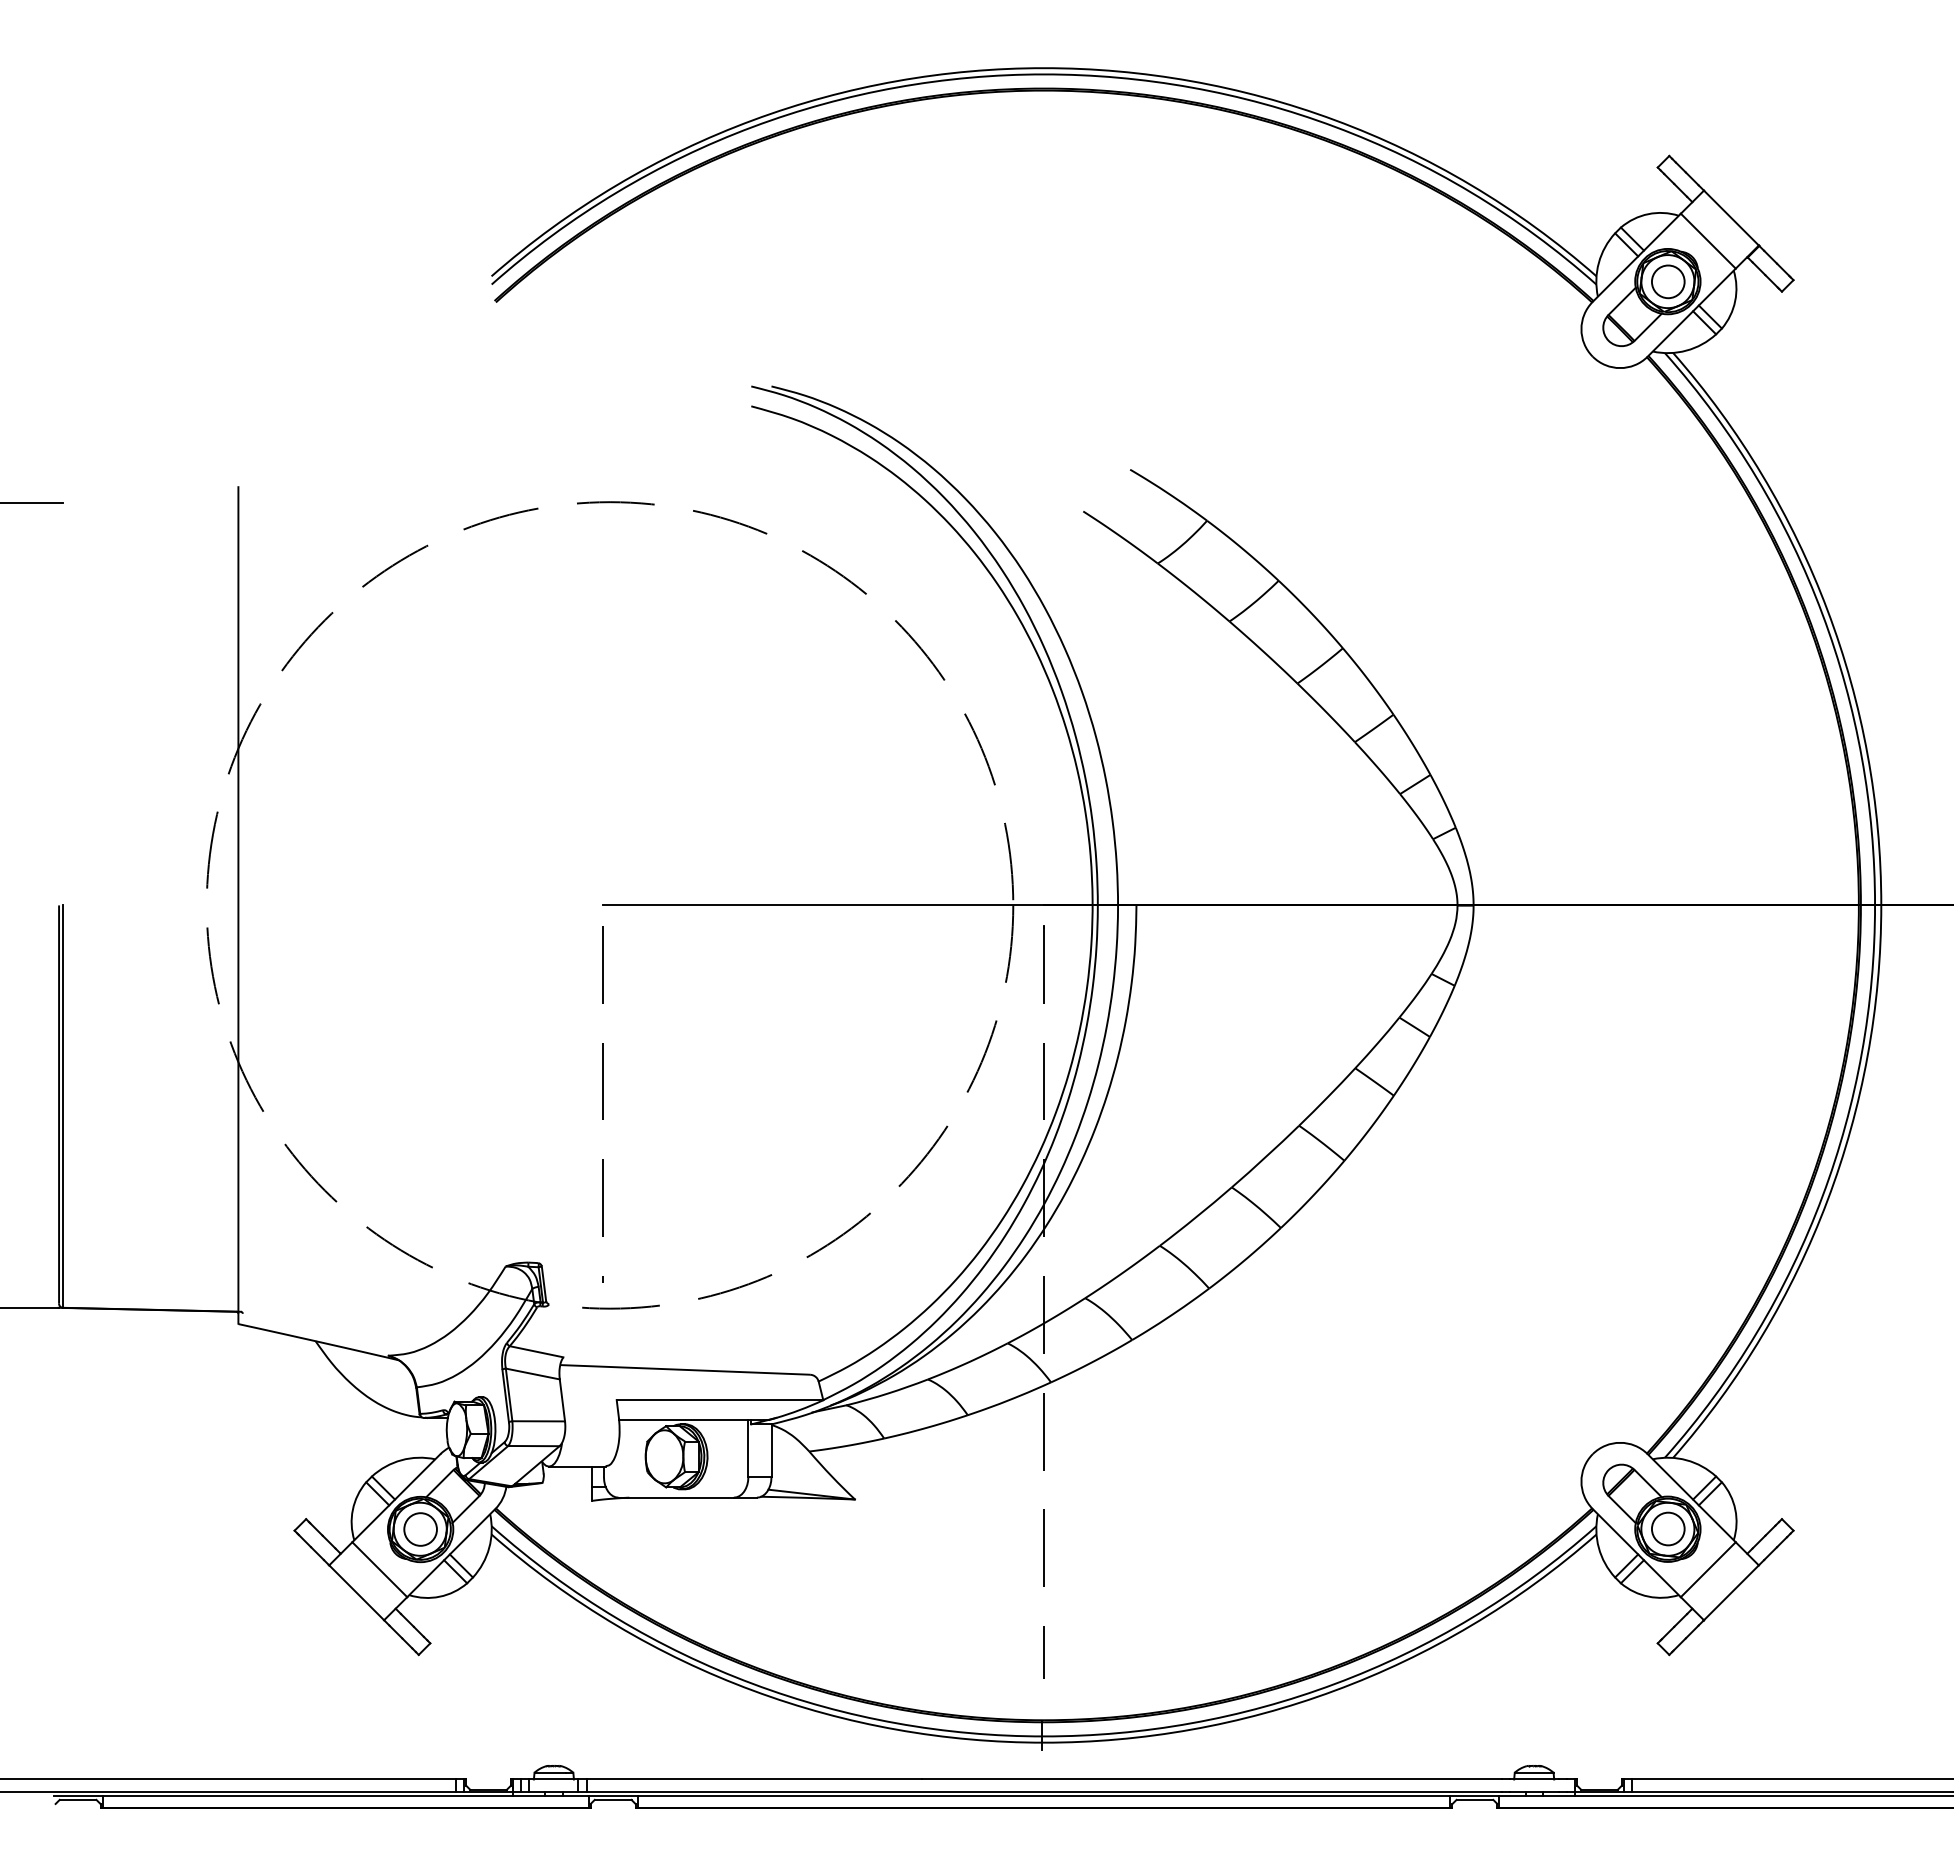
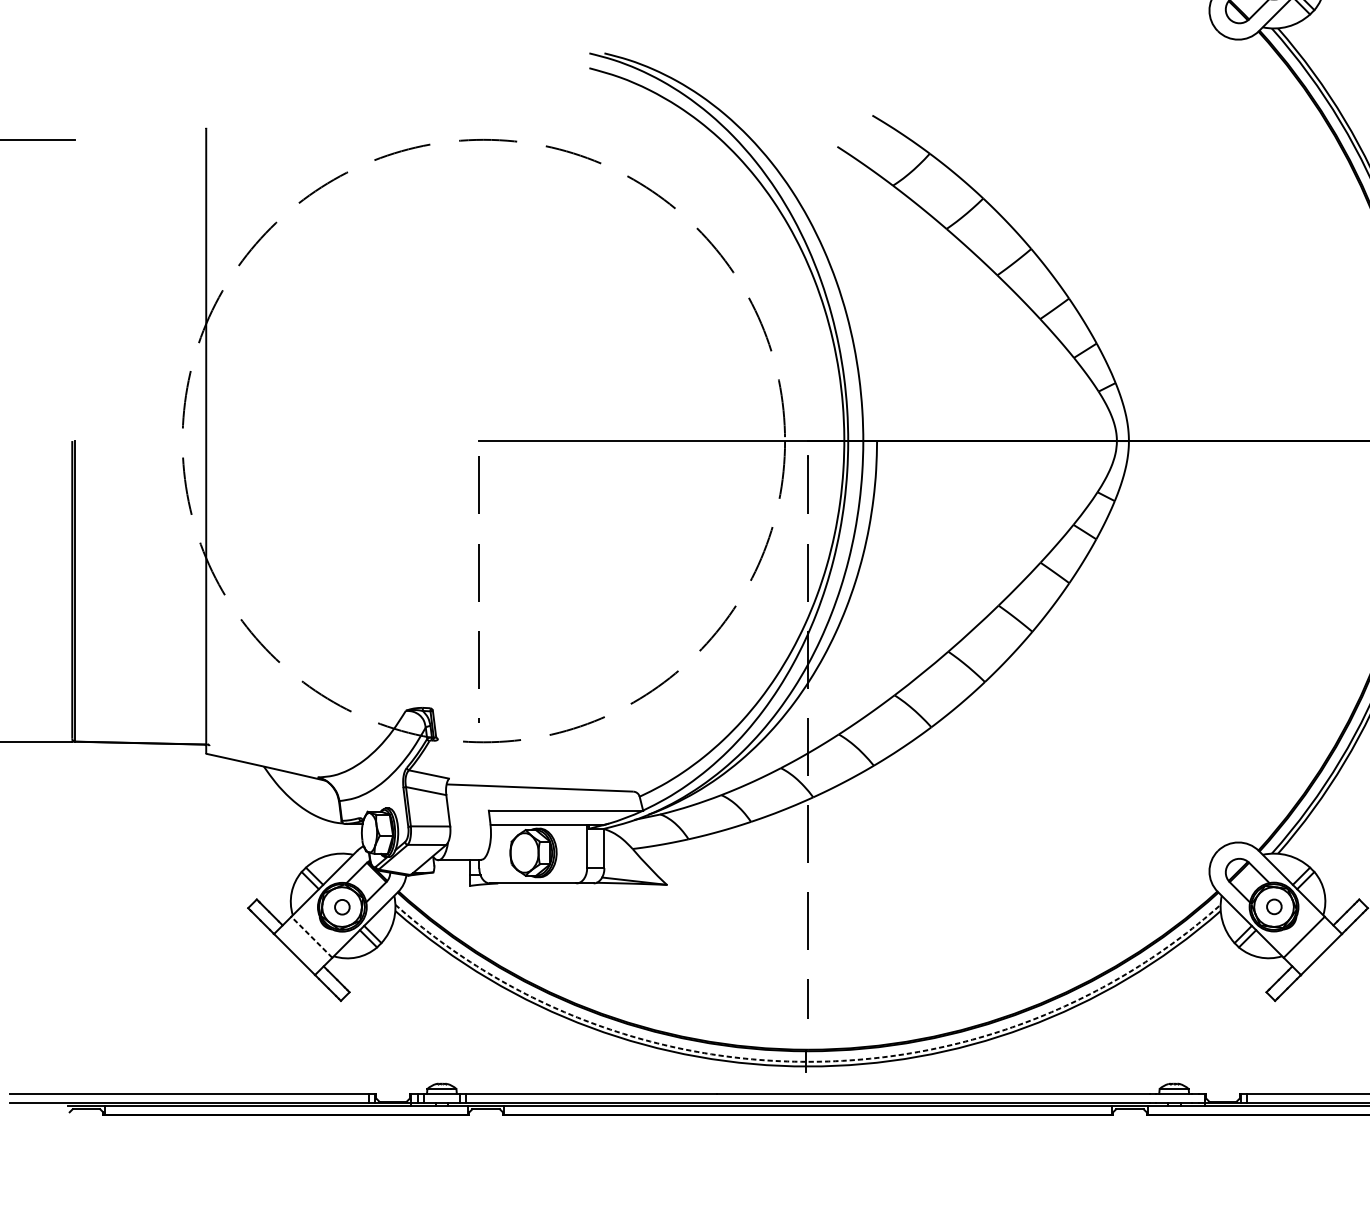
circle: (1667, 1528) -> (1273, 906), size x0.6
circle: (420, 1529) -> (342, 907), size x0.6
line: (379, 1569) -> (311, 937), solid -> dashed
arc: (1044, 1736) -> (808, 1061), solid -> dashed

